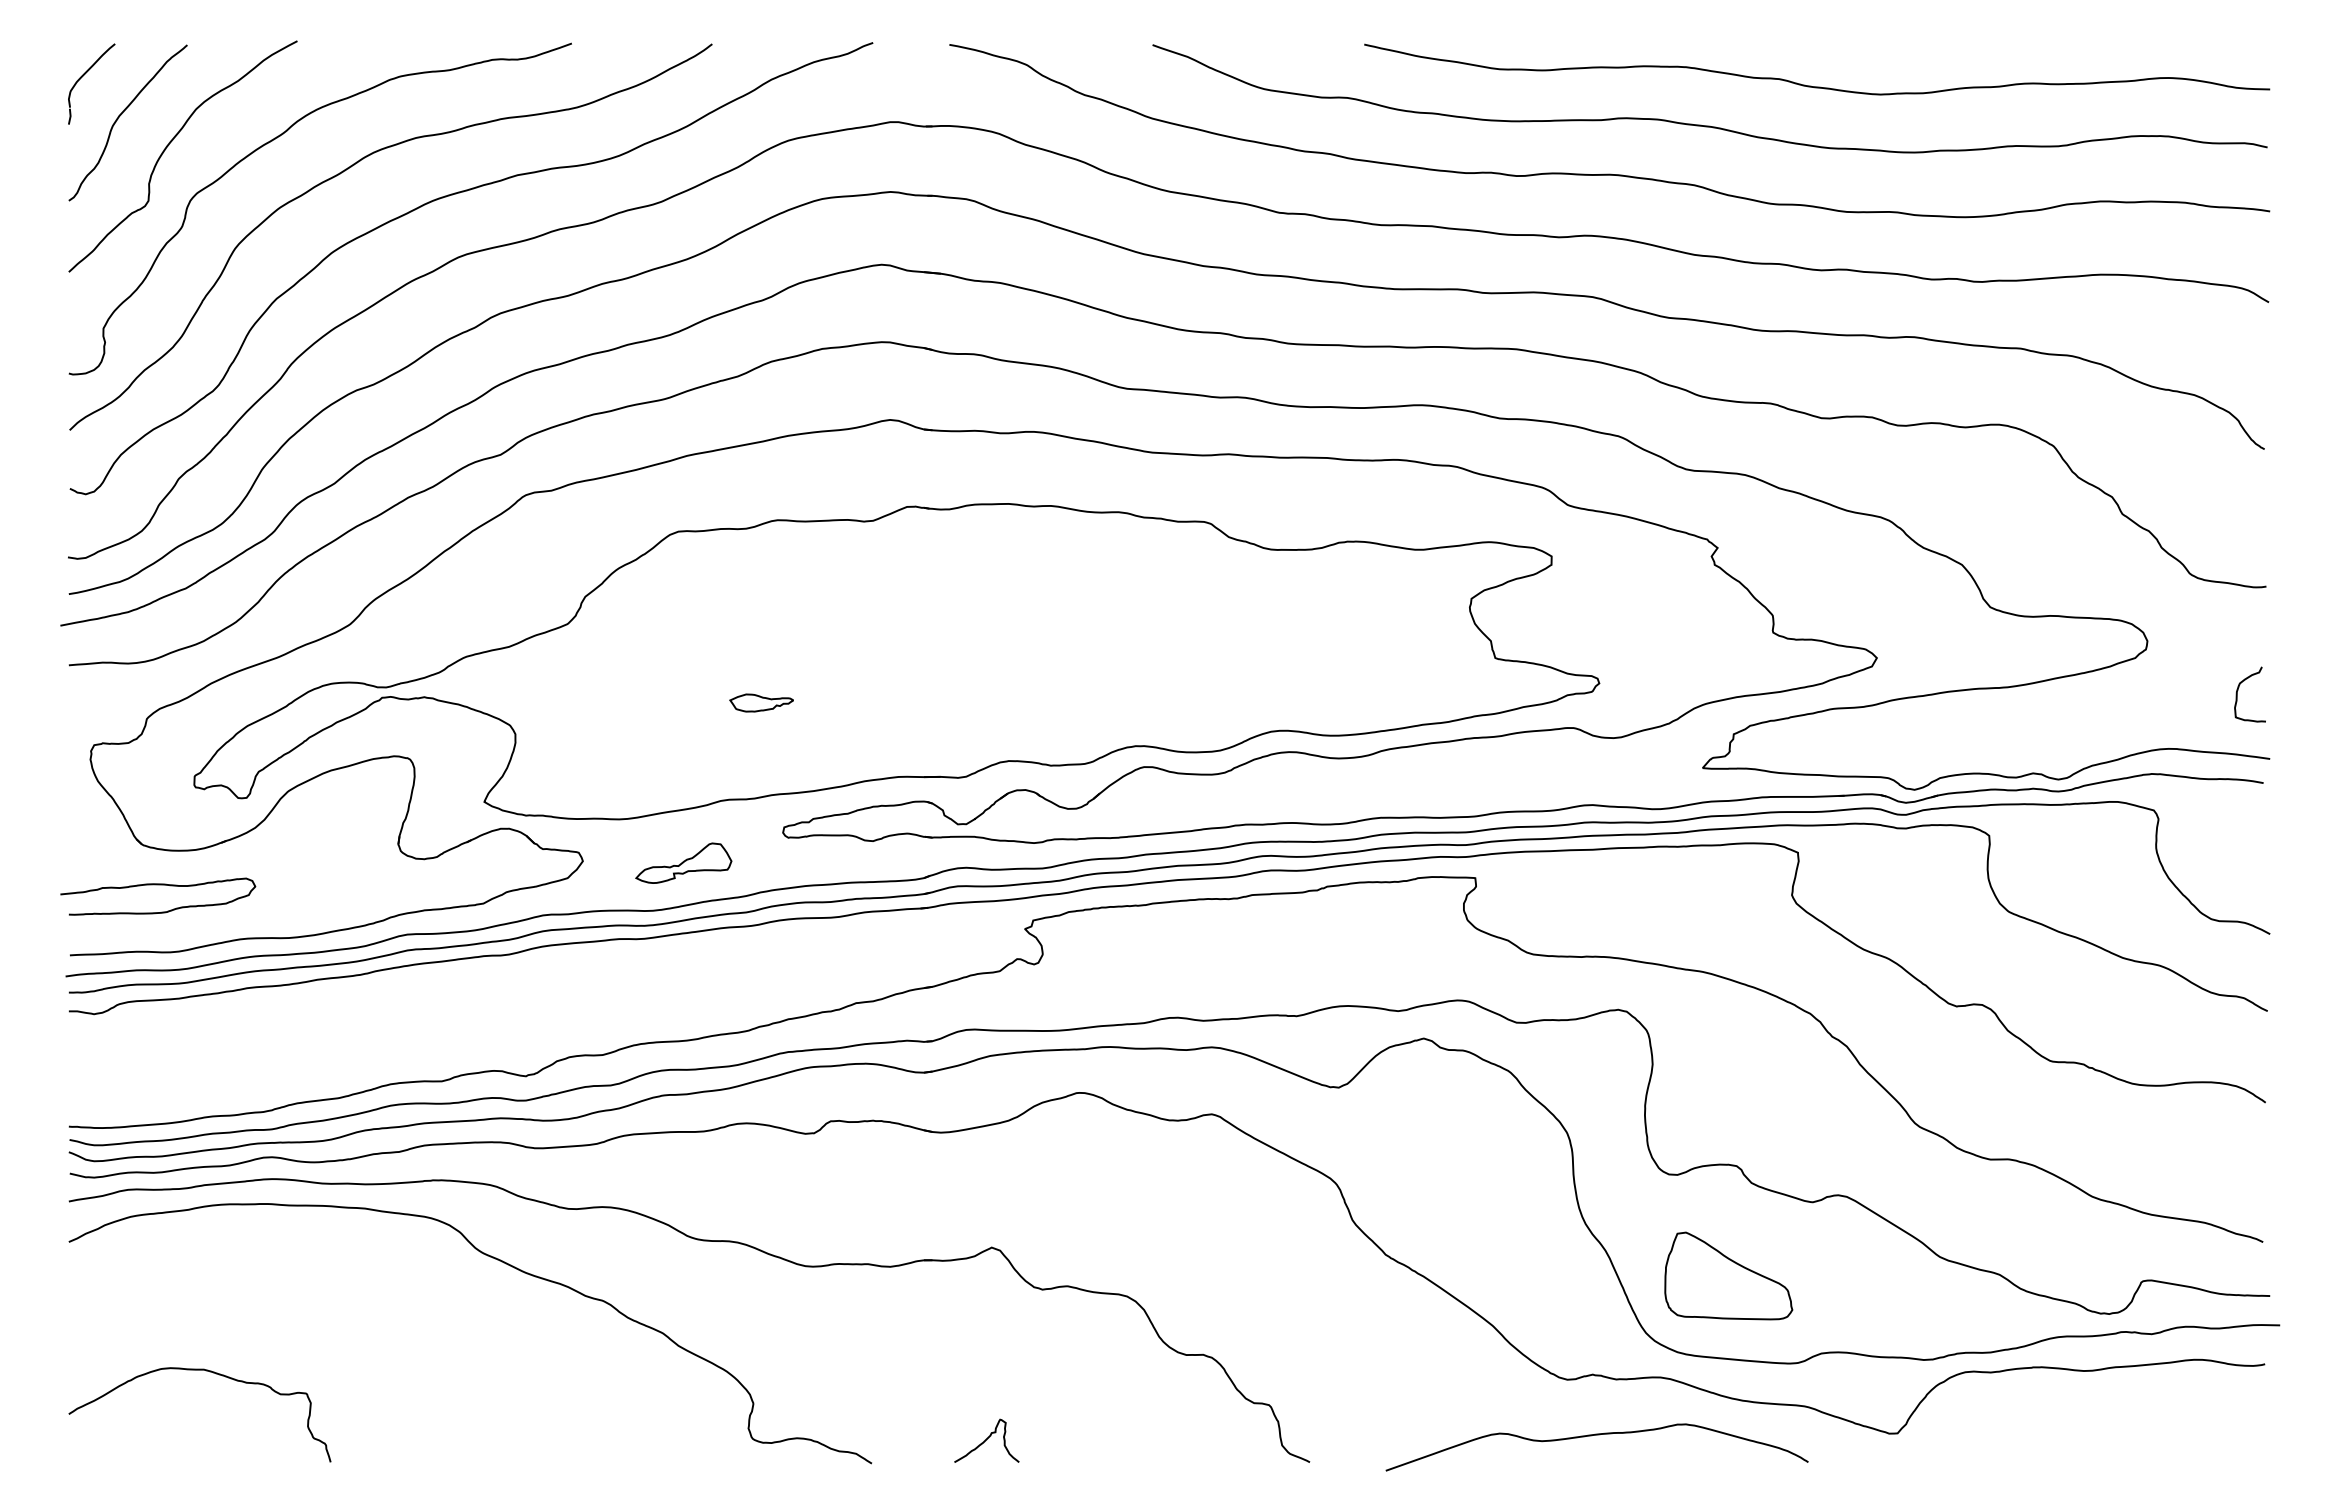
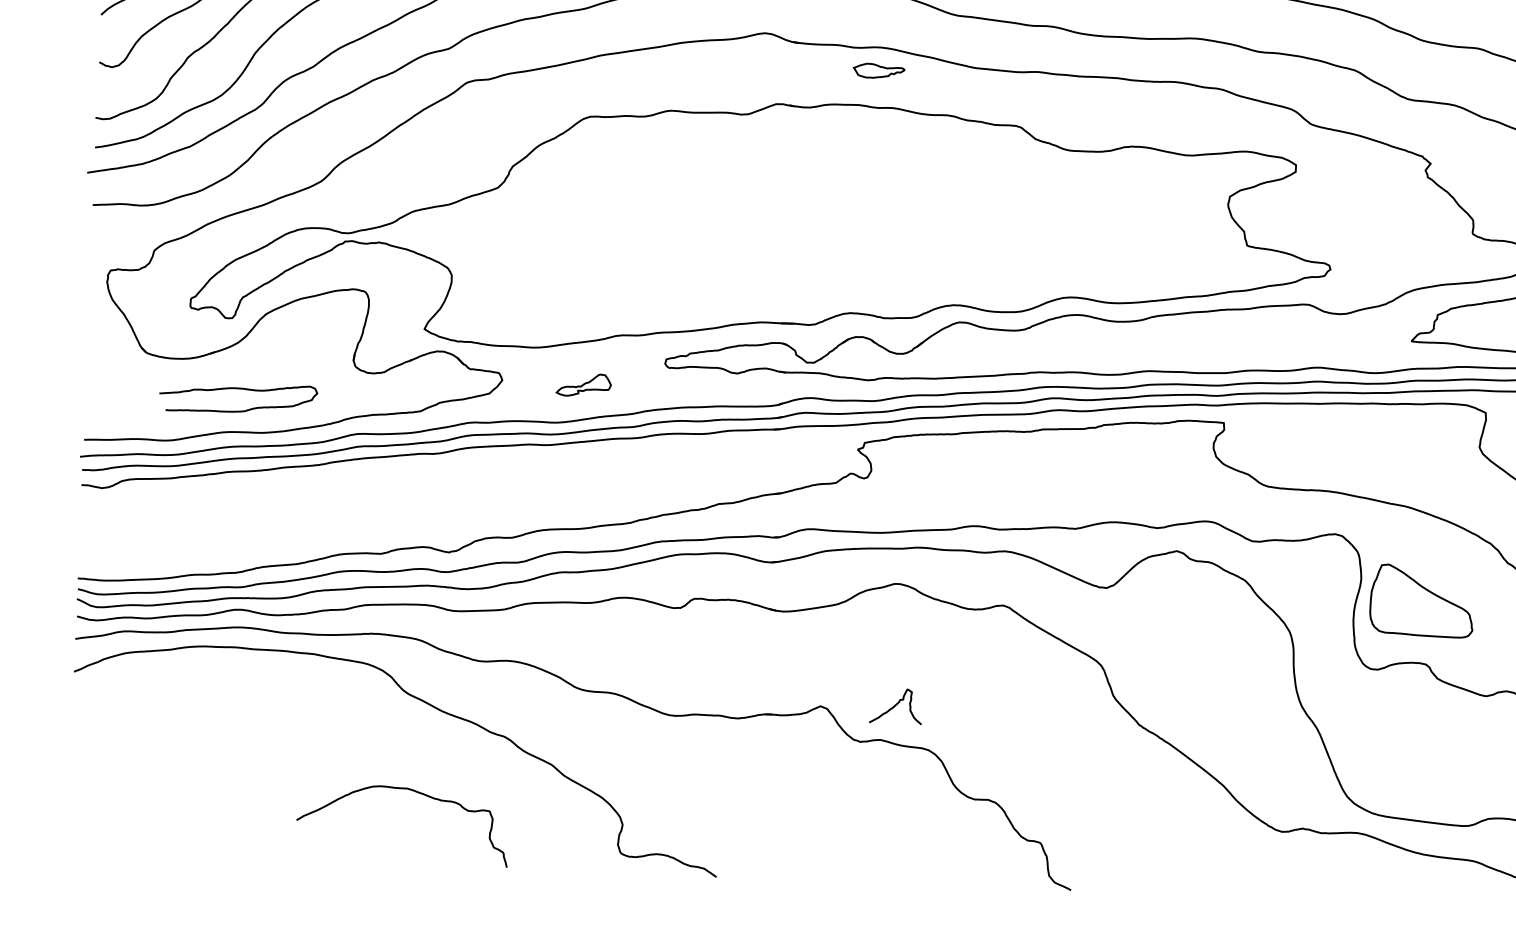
part: (761, 702) -> (879, 70), moved
part: (683, 862) -> (583, 384), size x0.7
curve: (158, 885) -> (239, 389), moved
part: (1728, 1275) -> (1421, 600), moved
curve: (209, 1372) -> (411, 791), moved
curve: (1596, 1435) -> (1303, 877), removed
curve: (986, 1440) -> (895, 705), moved

